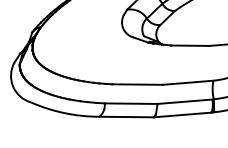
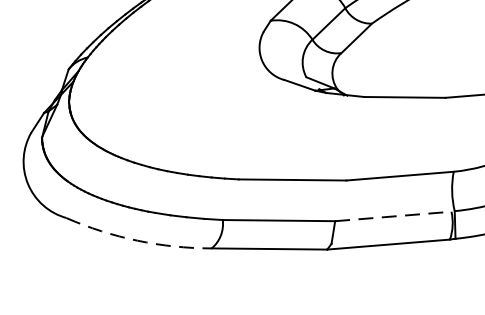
line: (185, 101) -> (394, 215), solid -> dashed
arc: (64, 113) -> (137, 241), solid -> dashed

